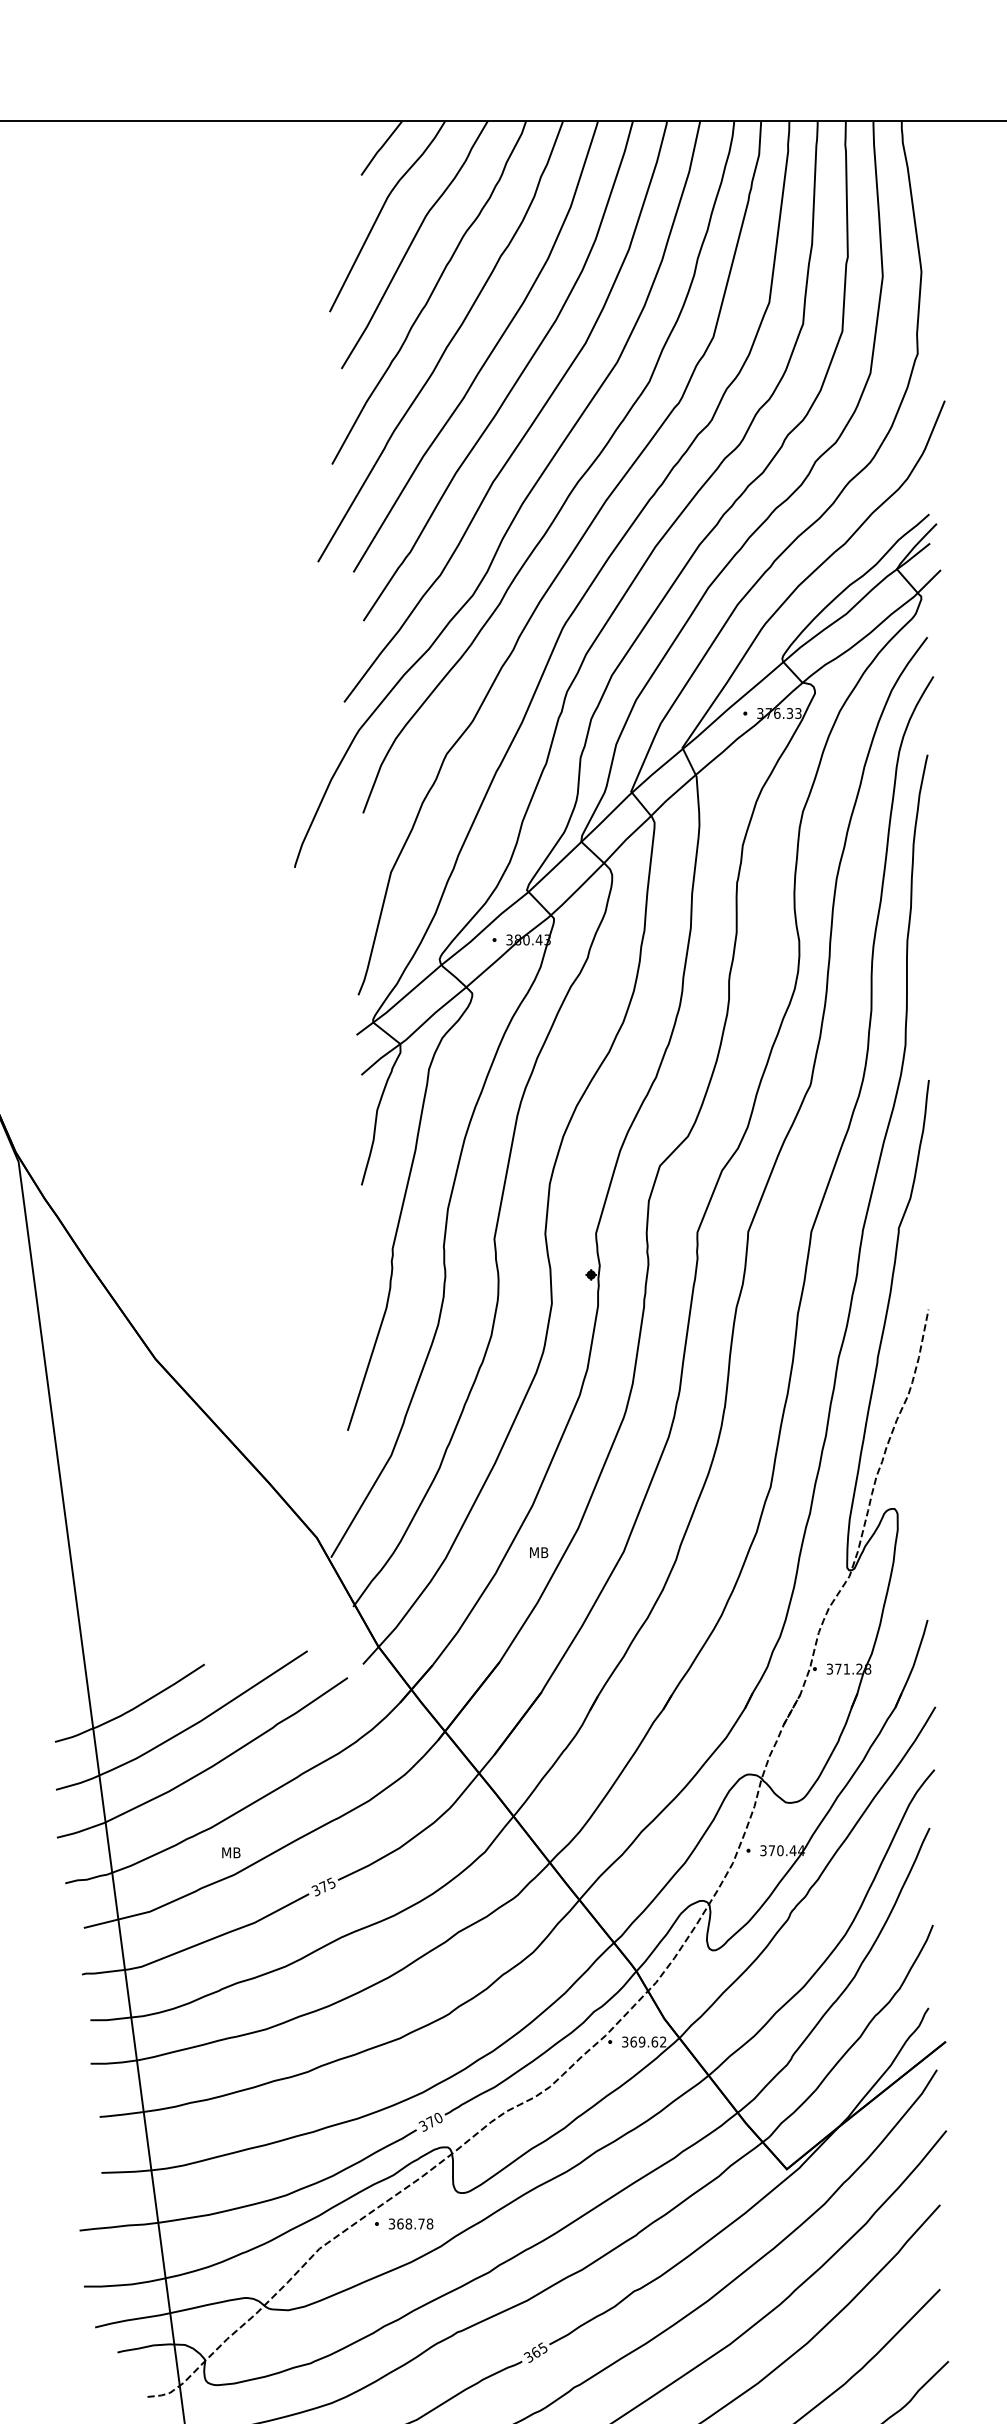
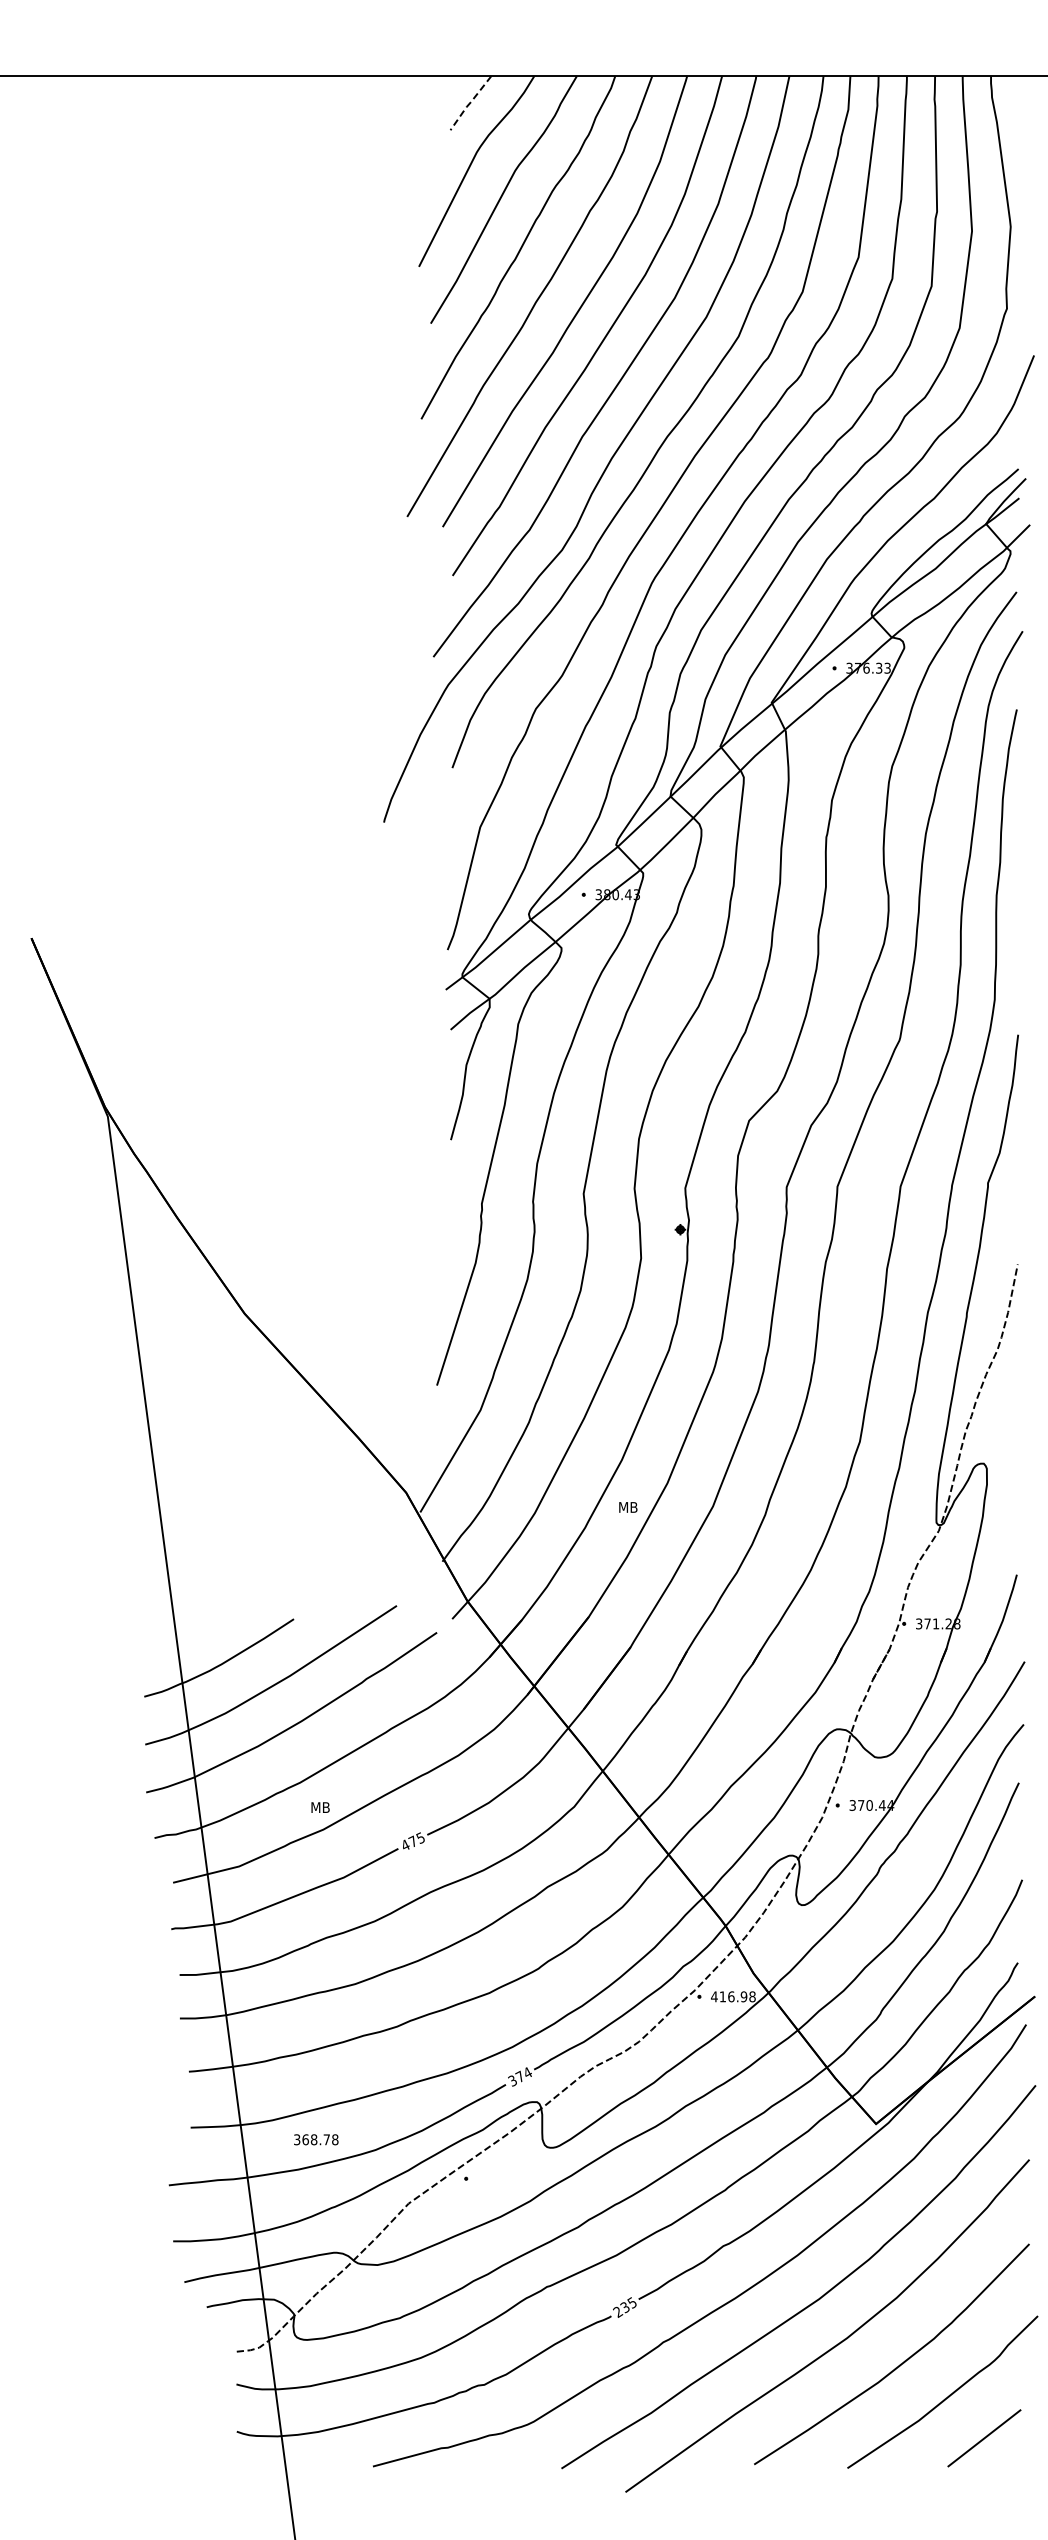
line: (381, 147) -> (470, 102), solid -> dashed
text: (316, 1890) -> (405, 1845), 375 -> 475
text: (644, 2041) -> (733, 1996), 369.62 -> 416.98
text: (438, 2117) -> (527, 2072), 370 -> 374
text: (411, 2223) -> (316, 2139), moved
text: (532, 2354) -> (621, 2309), 365 -> 235

